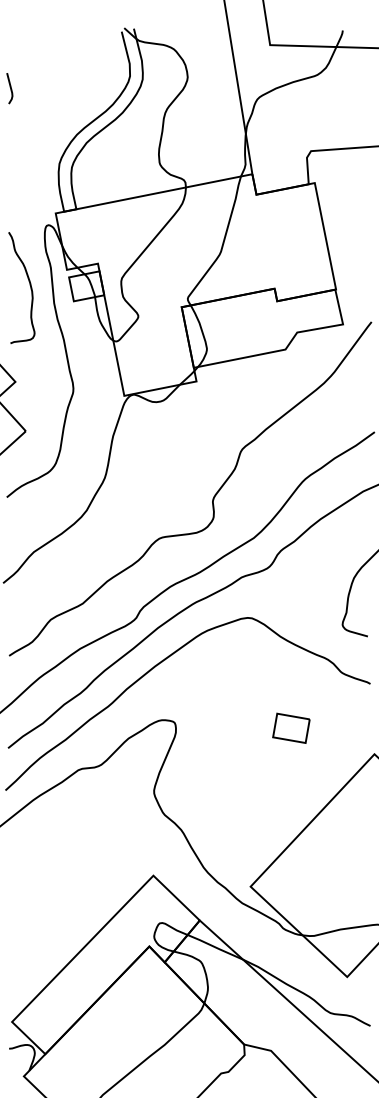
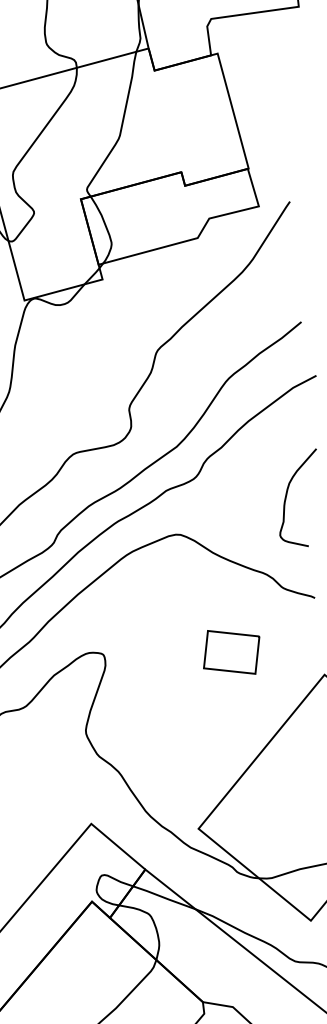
part: (291, 728) -> (231, 652), size x1.43

